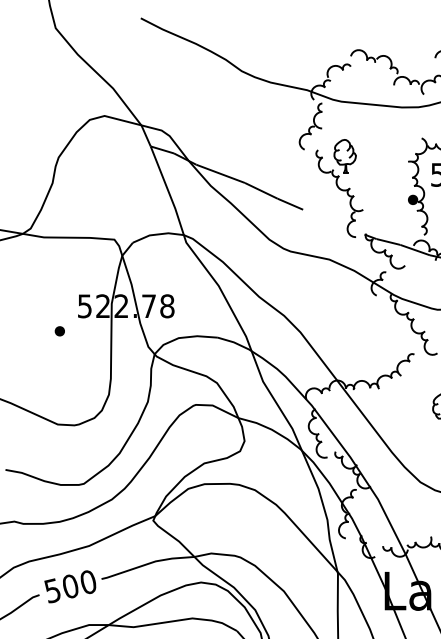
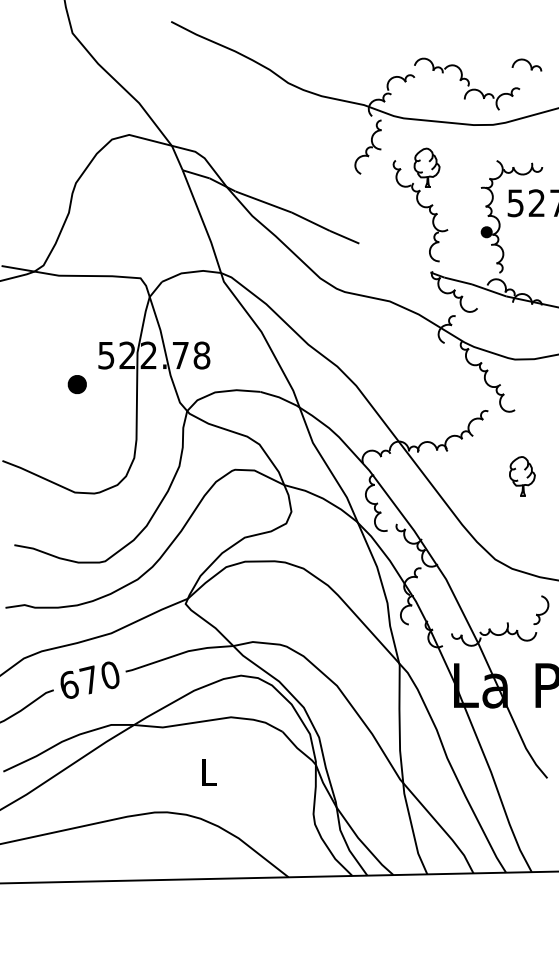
part: (339, 188) -> (420, 204), moved
part: (59, 331) -> (77, 384), size x1.6
text: (60, 588) -> (78, 682), 500 -> 670

